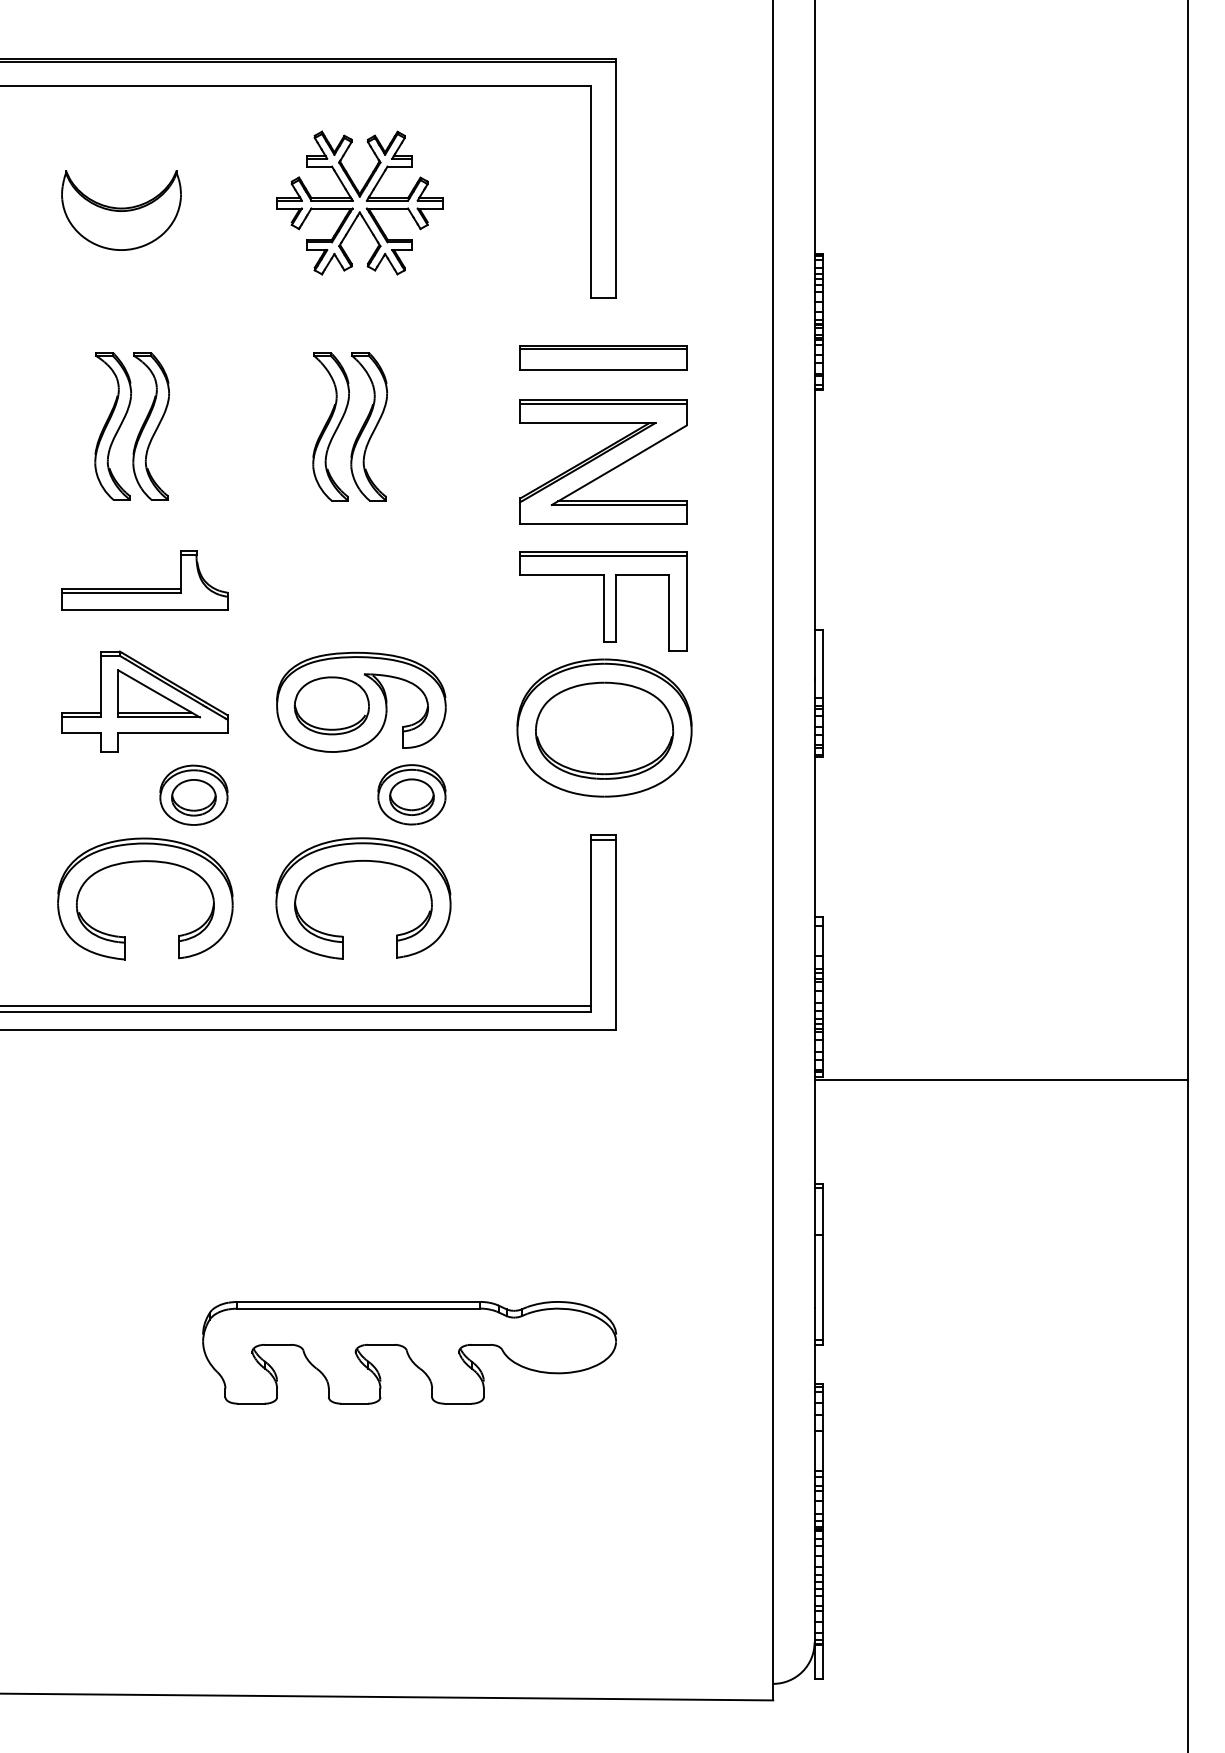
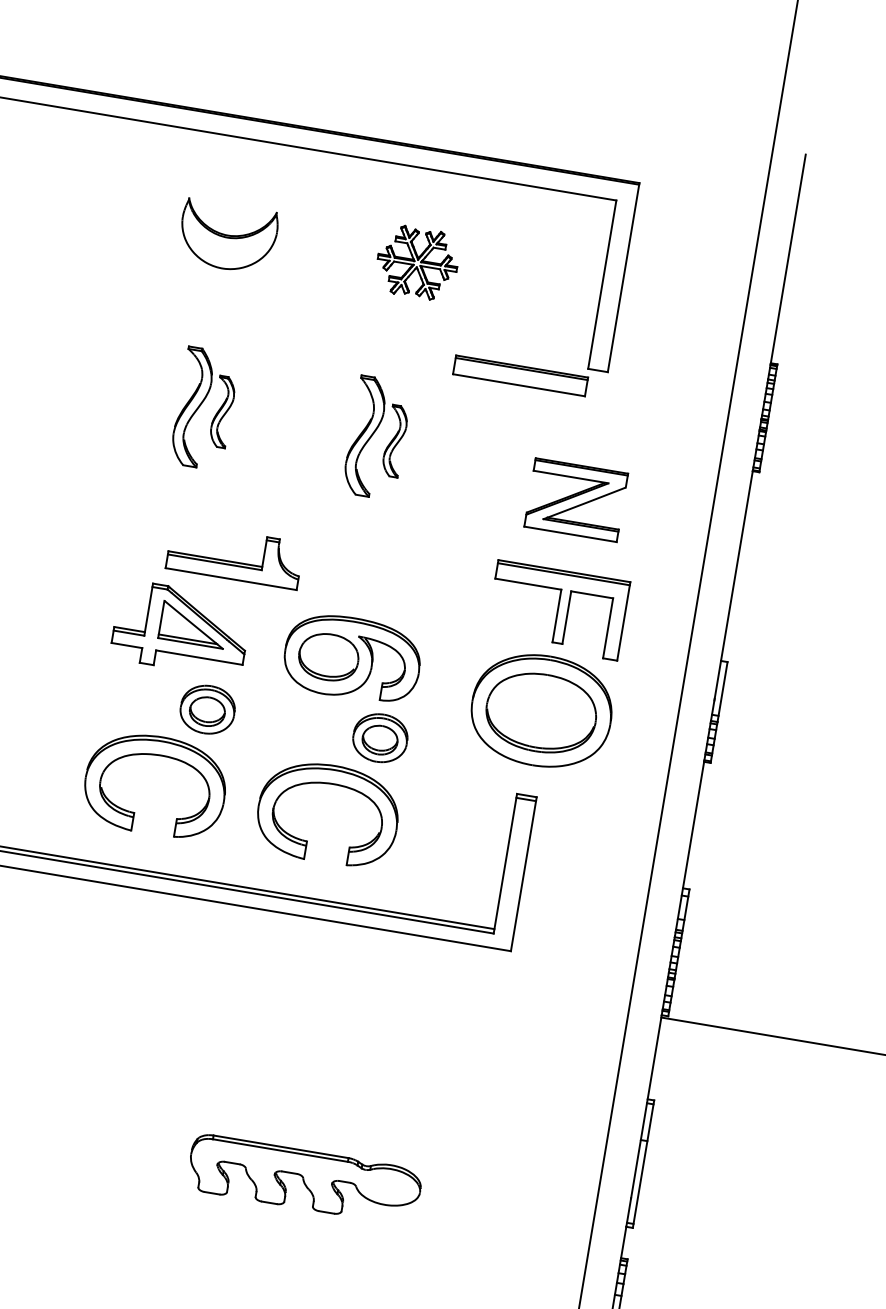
part: (359, 202) -> (417, 262), size x0.6
part: (603, 357) -> (520, 375), moved
part: (150, 426) -> (222, 412), size x0.6
part: (368, 426) -> (394, 440), size x0.6
part: (603, 461) -> (576, 499), size x0.7
part: (144, 588) -> (233, 562), moved
part: (409, 1352) -> (304, 1179), size x0.7

